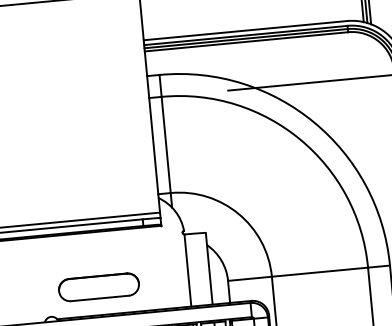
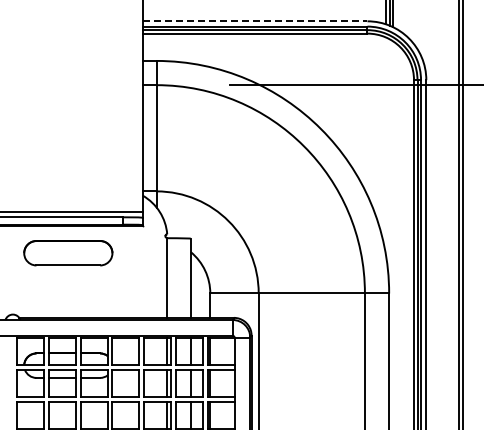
line: (245, 30) -> (255, 21), solid -> dashed
part: (99, 287) -> (68, 253), moved

